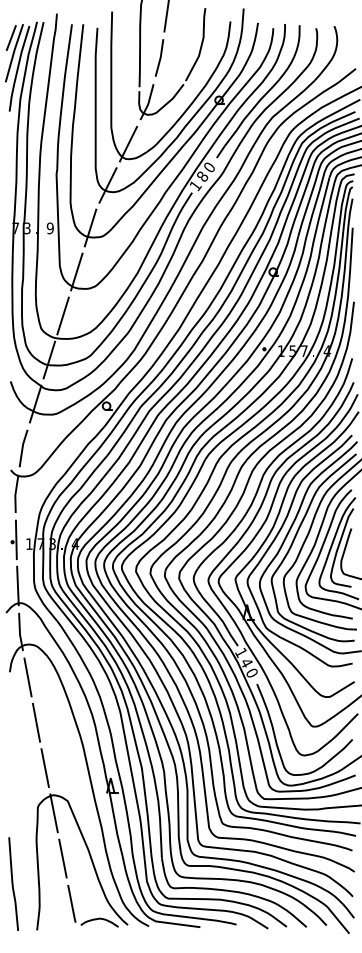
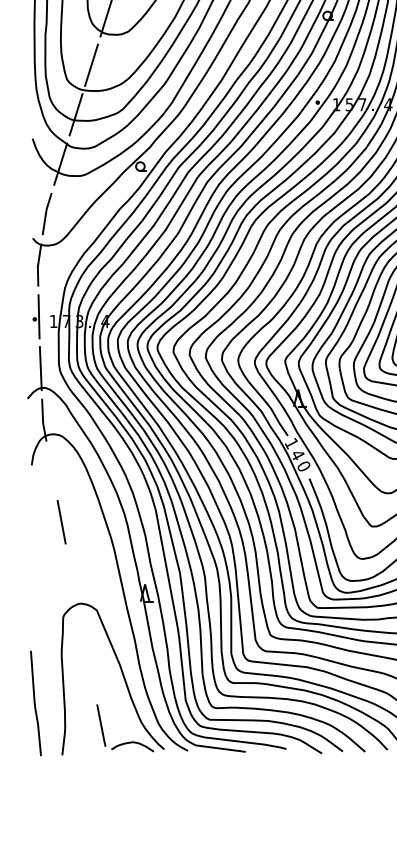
line: (27, 677) -> (51, 471), removed
line: (44, 767) -> (70, 572), removed
line: (53, 813) -> (80, 624), removed
line: (62, 858) -> (90, 674), removed

